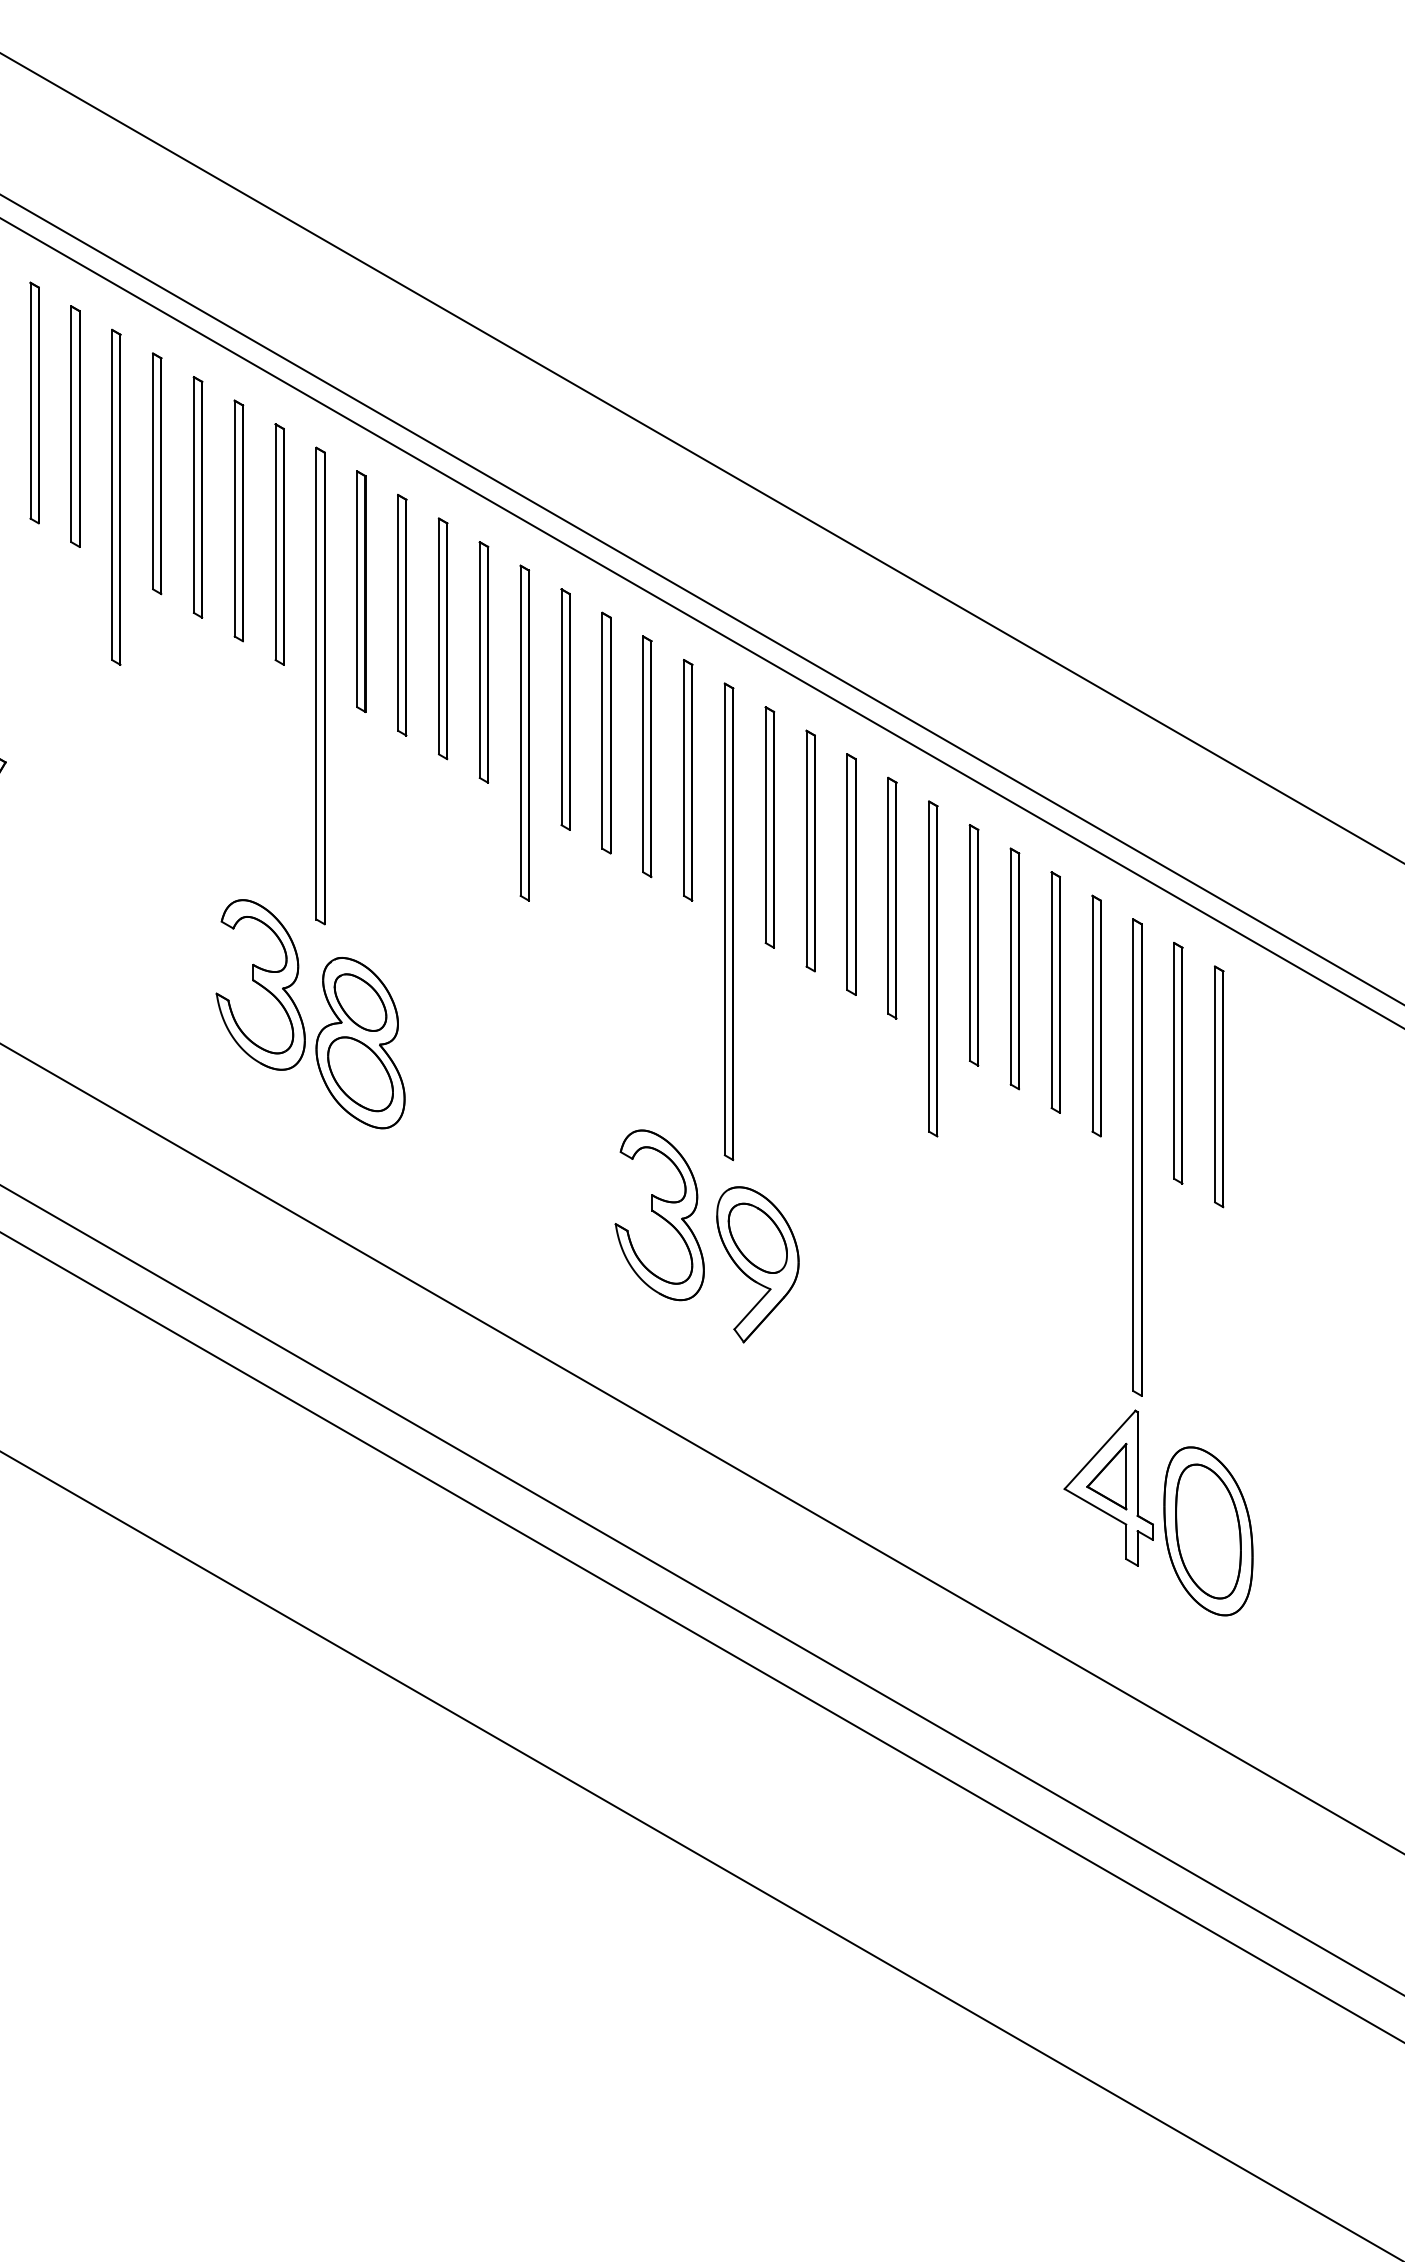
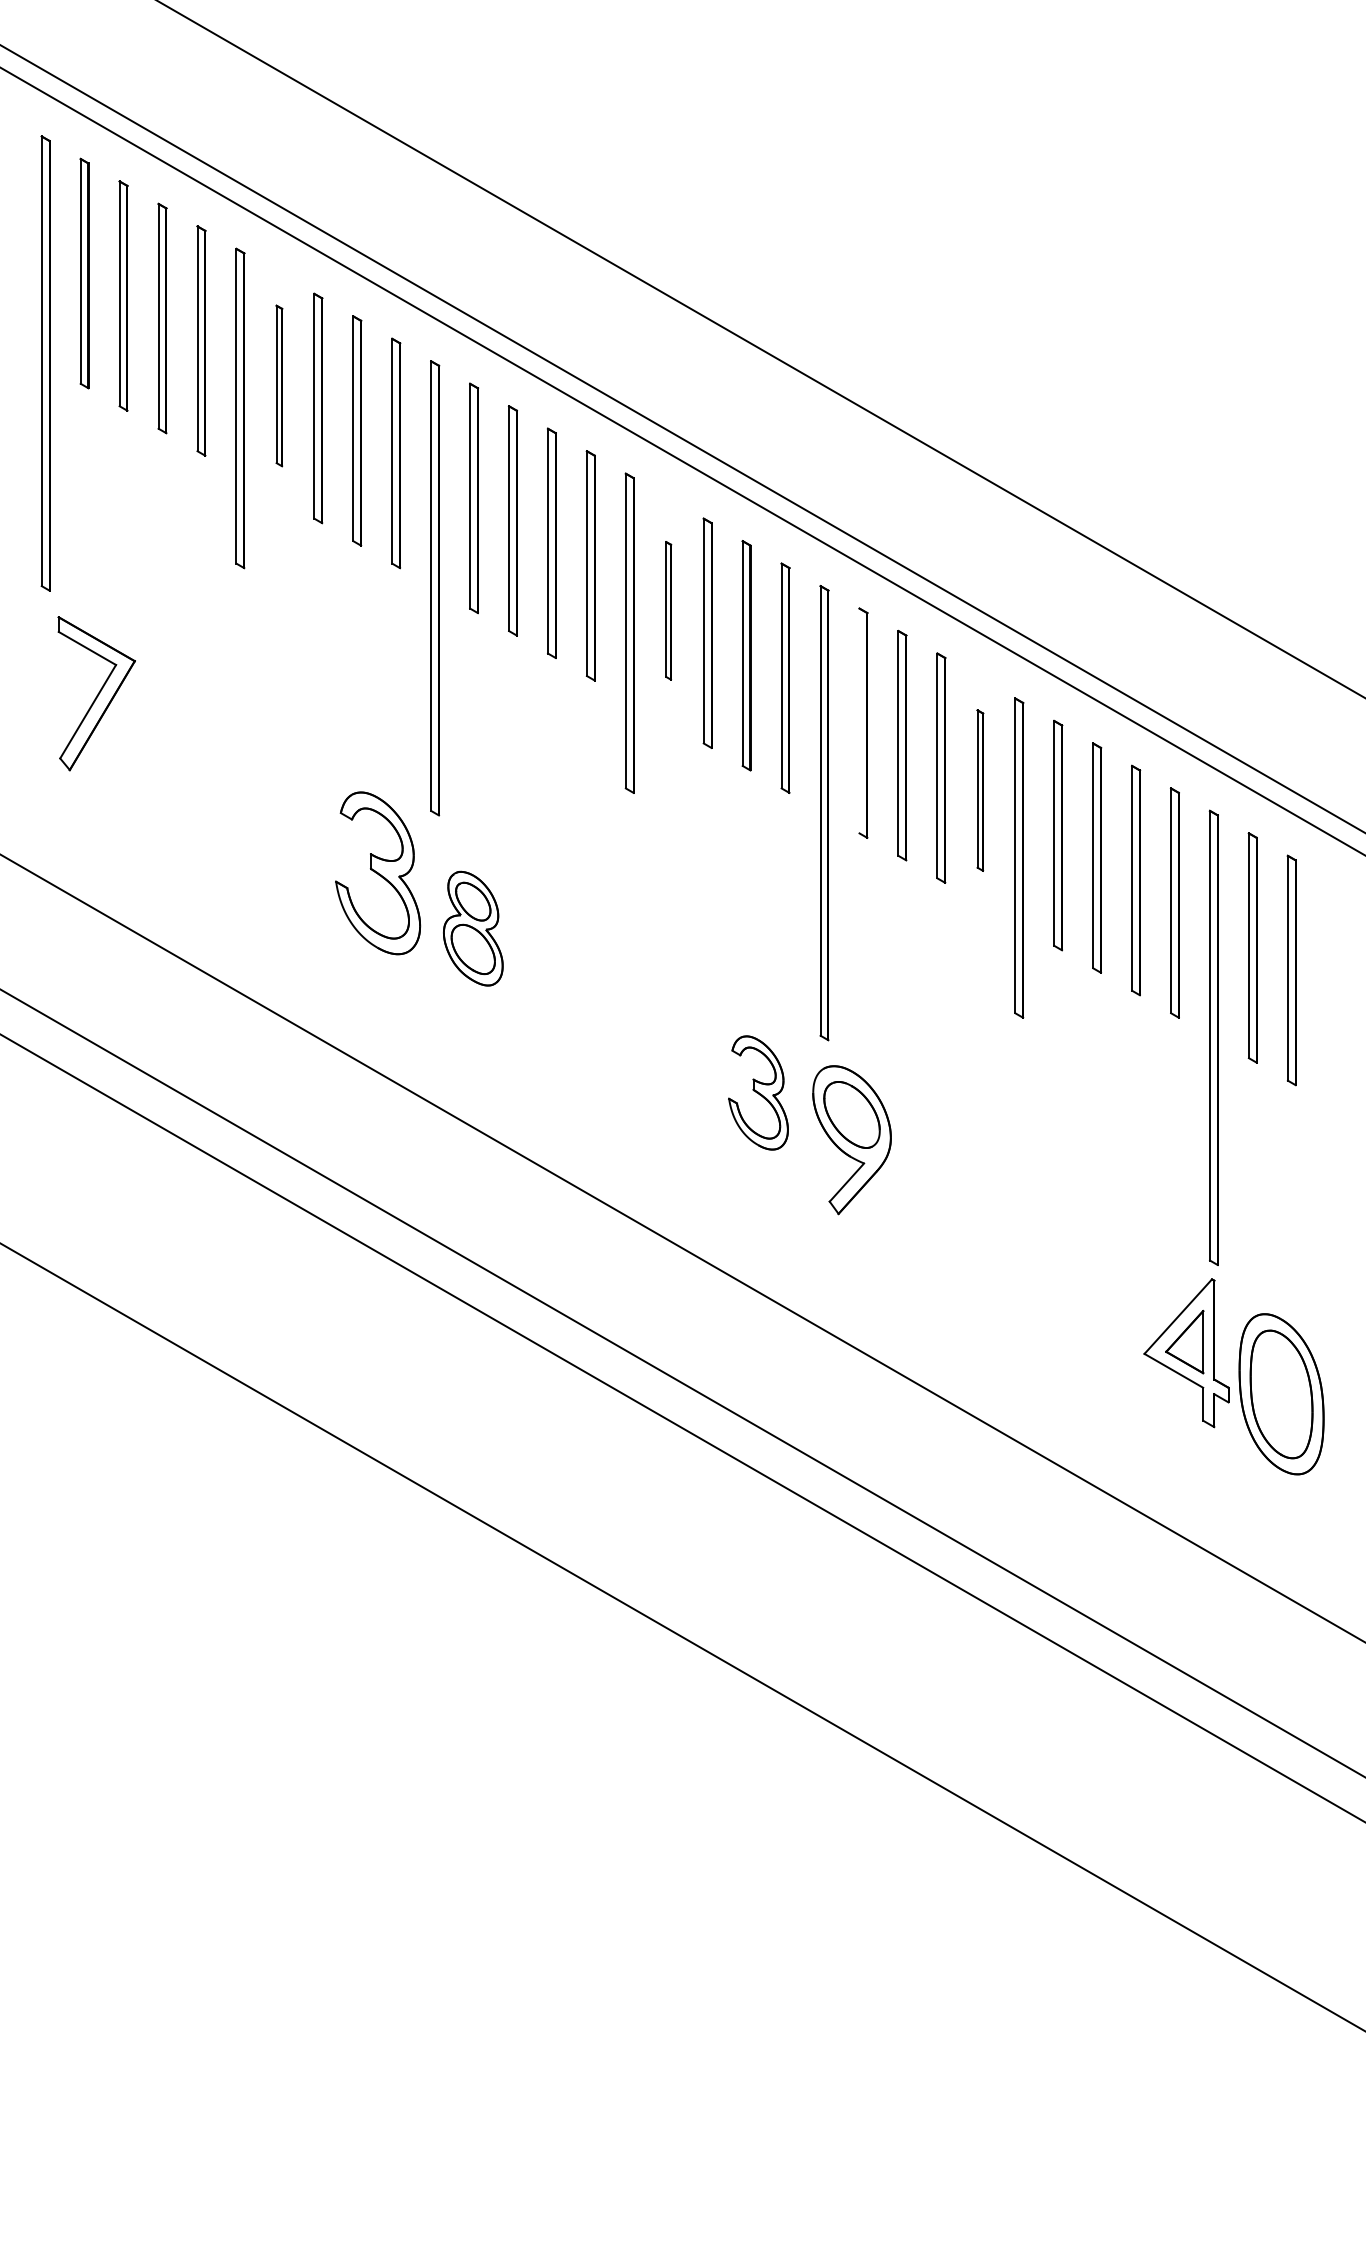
part: (157, 473) -> (279, 385), size x0.7
part: (565, 709) -> (668, 610), size x0.6
line: (765, 824) -> (859, 720), removed
part: (892, 898) -> (980, 790), size x0.7
part: (360, 1042) -> (473, 928), size x0.7
part: (659, 1214) -> (758, 1092), size x0.7

